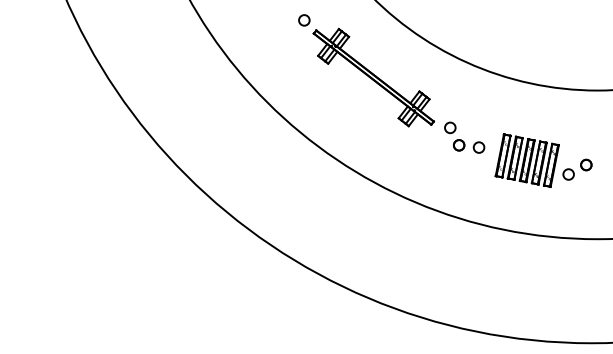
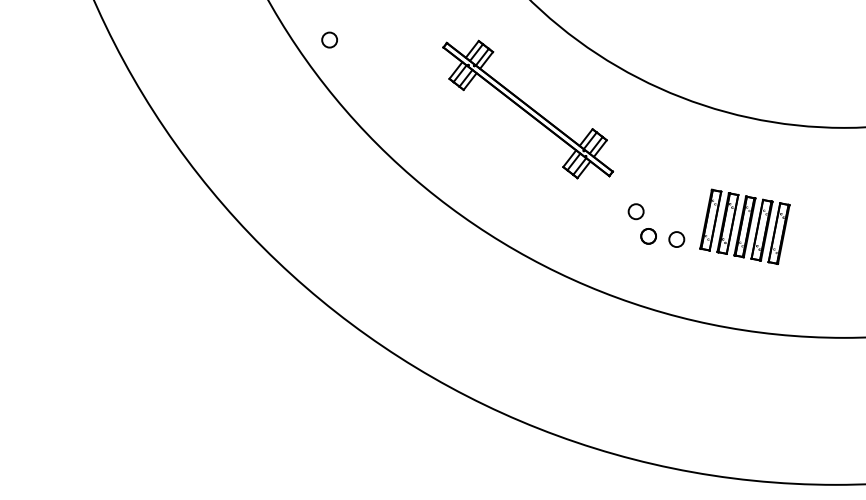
circle: (304, 20) -> (329, 40), moved
part: (464, 137) -> (656, 225), moved
part: (577, 169) -> (815, 239), removed

